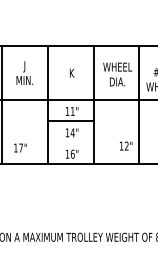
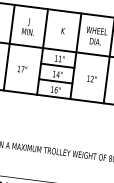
line: (70, 142) -> (55, 81), added
text: (126, 145) -> (92, 78), moved
text: (20, 147) -> (22, 69), moved

